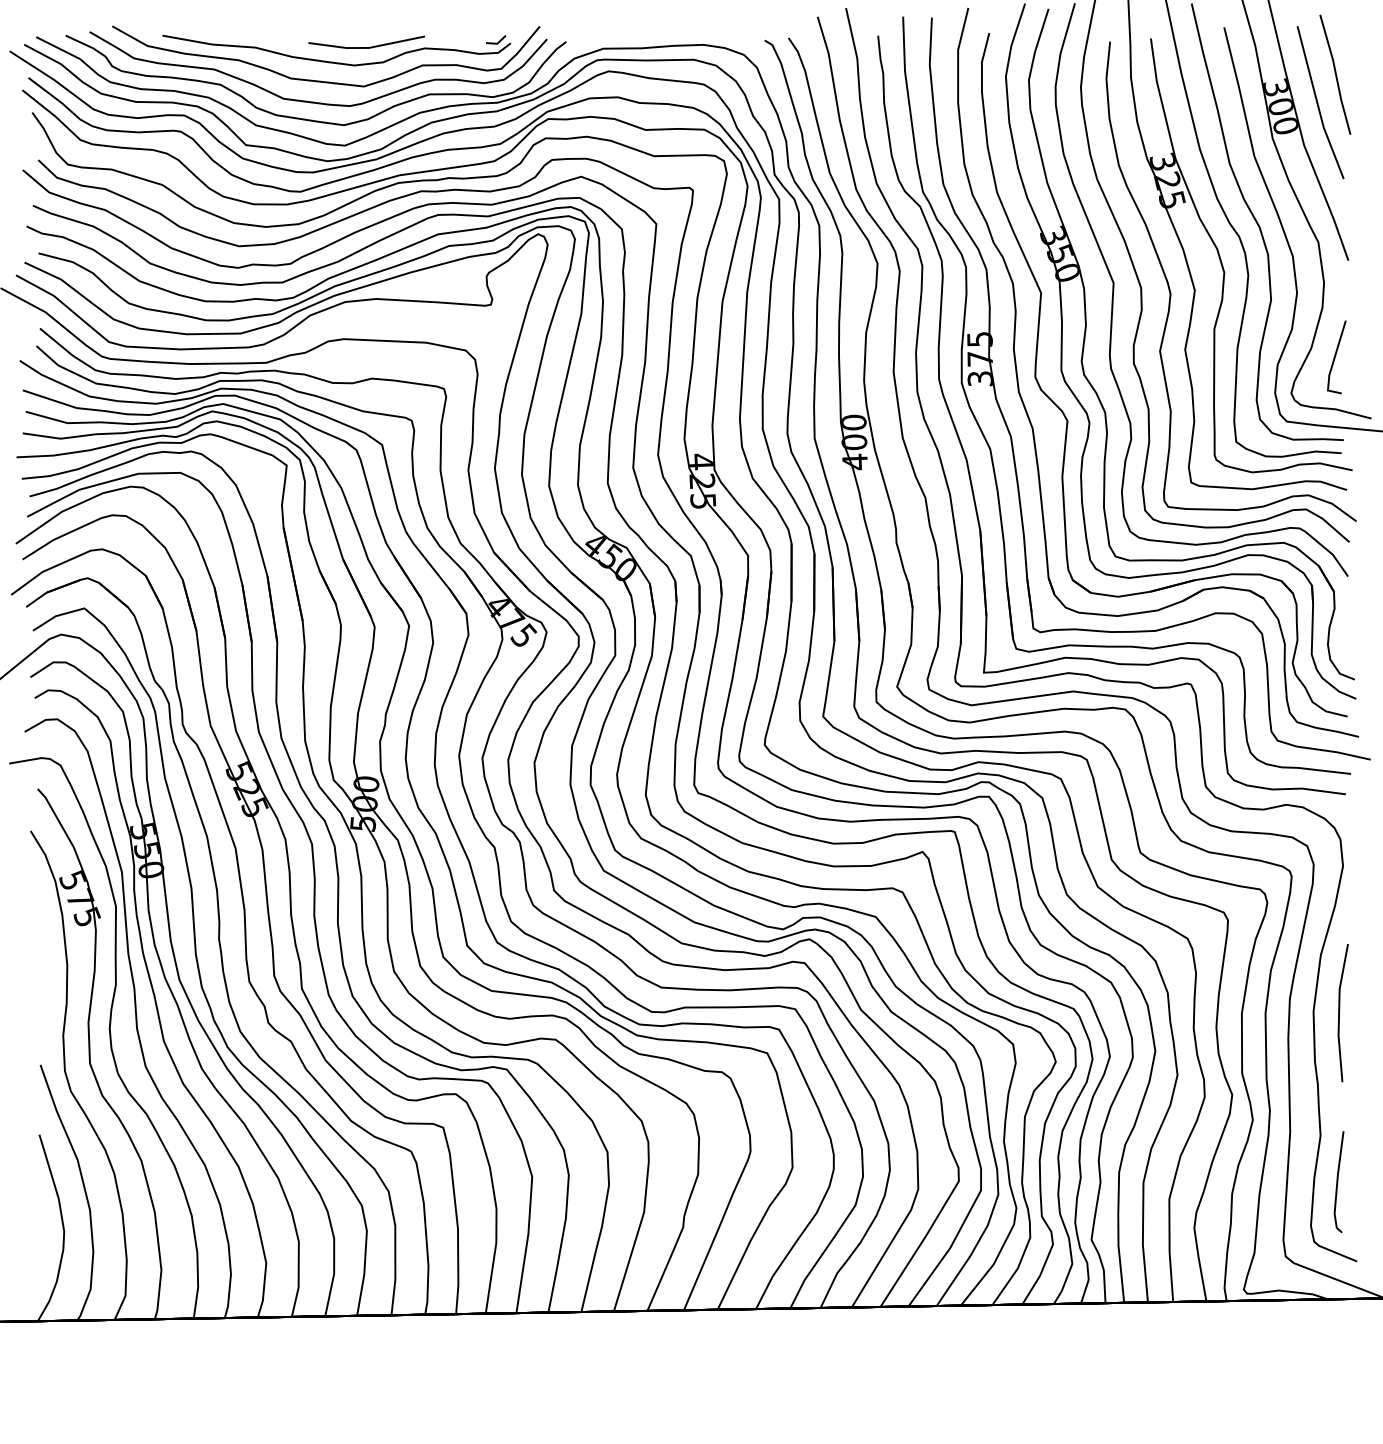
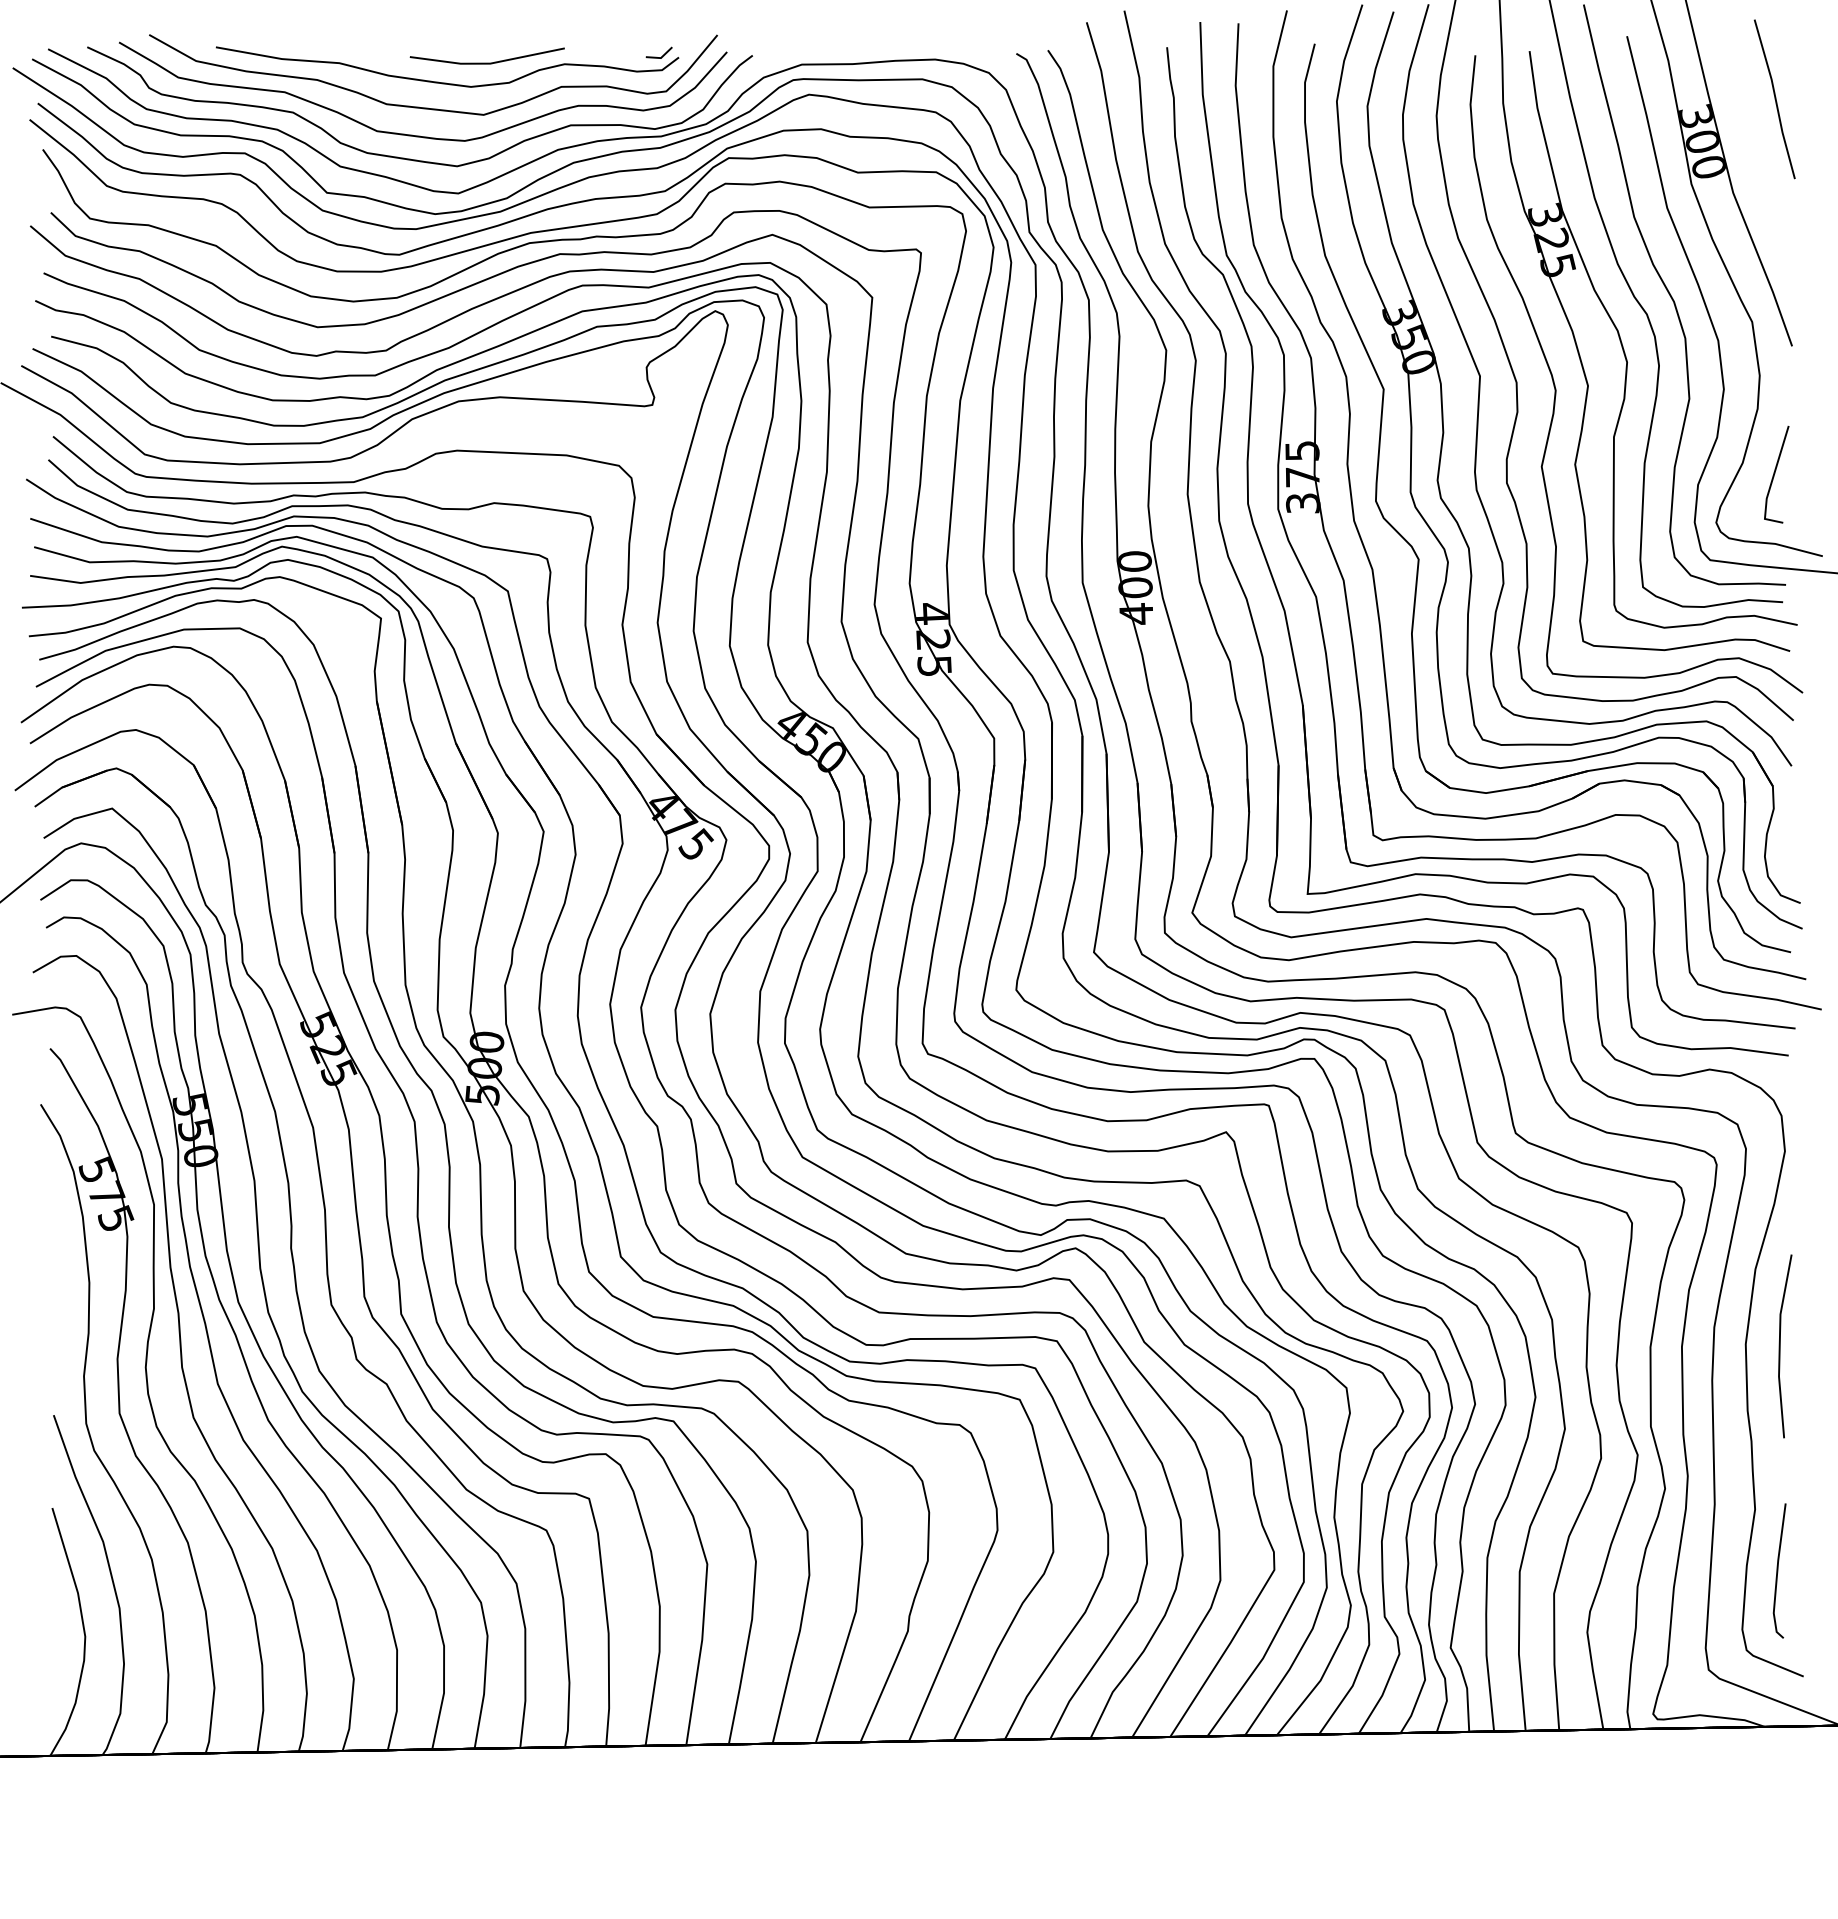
part: (1320, 102) -> (1755, 136), removed

